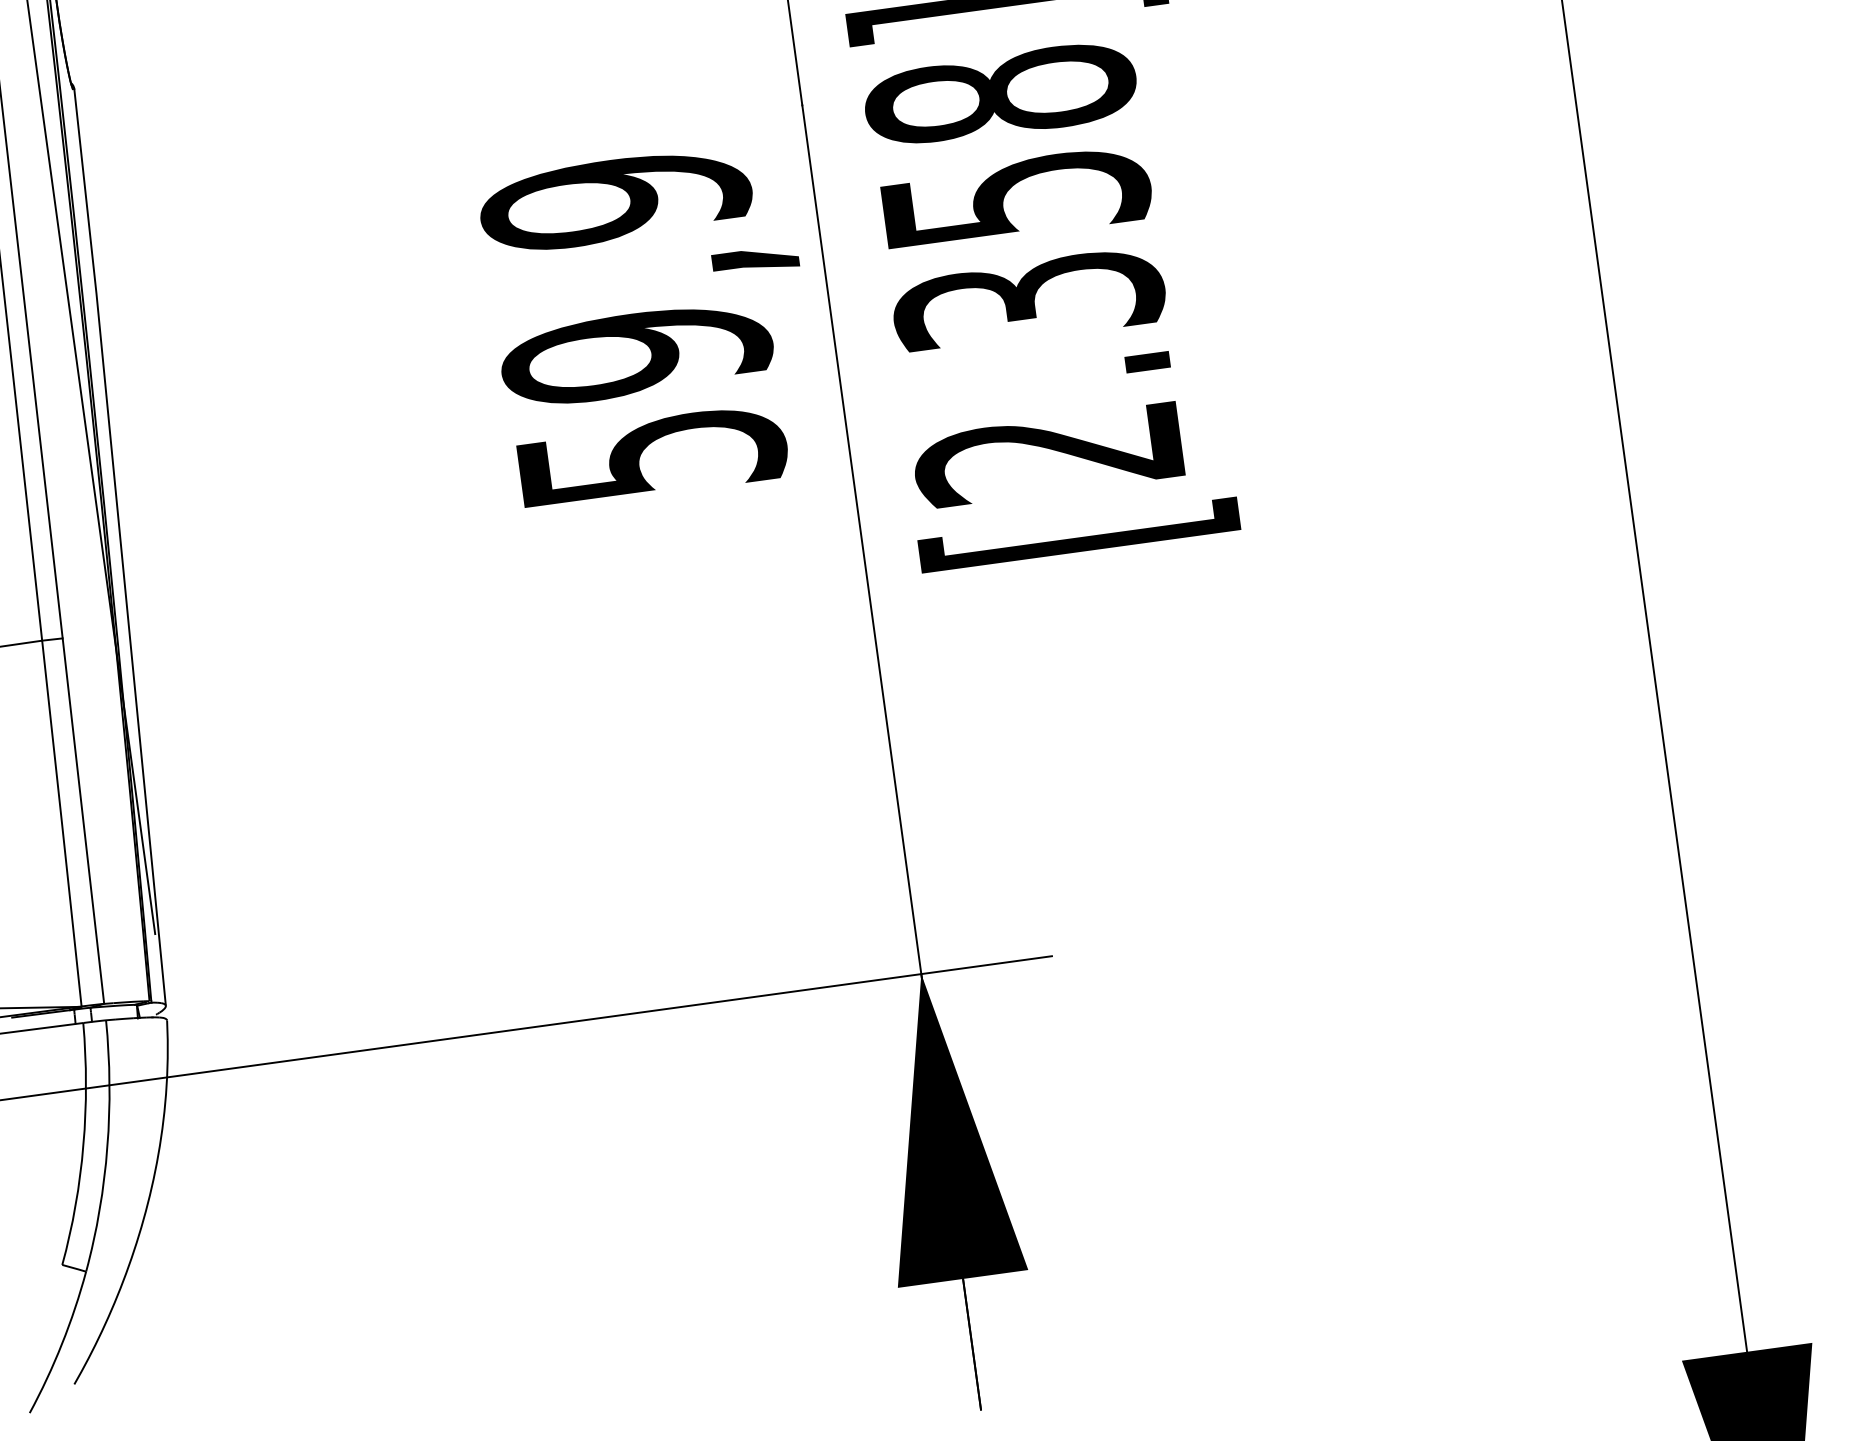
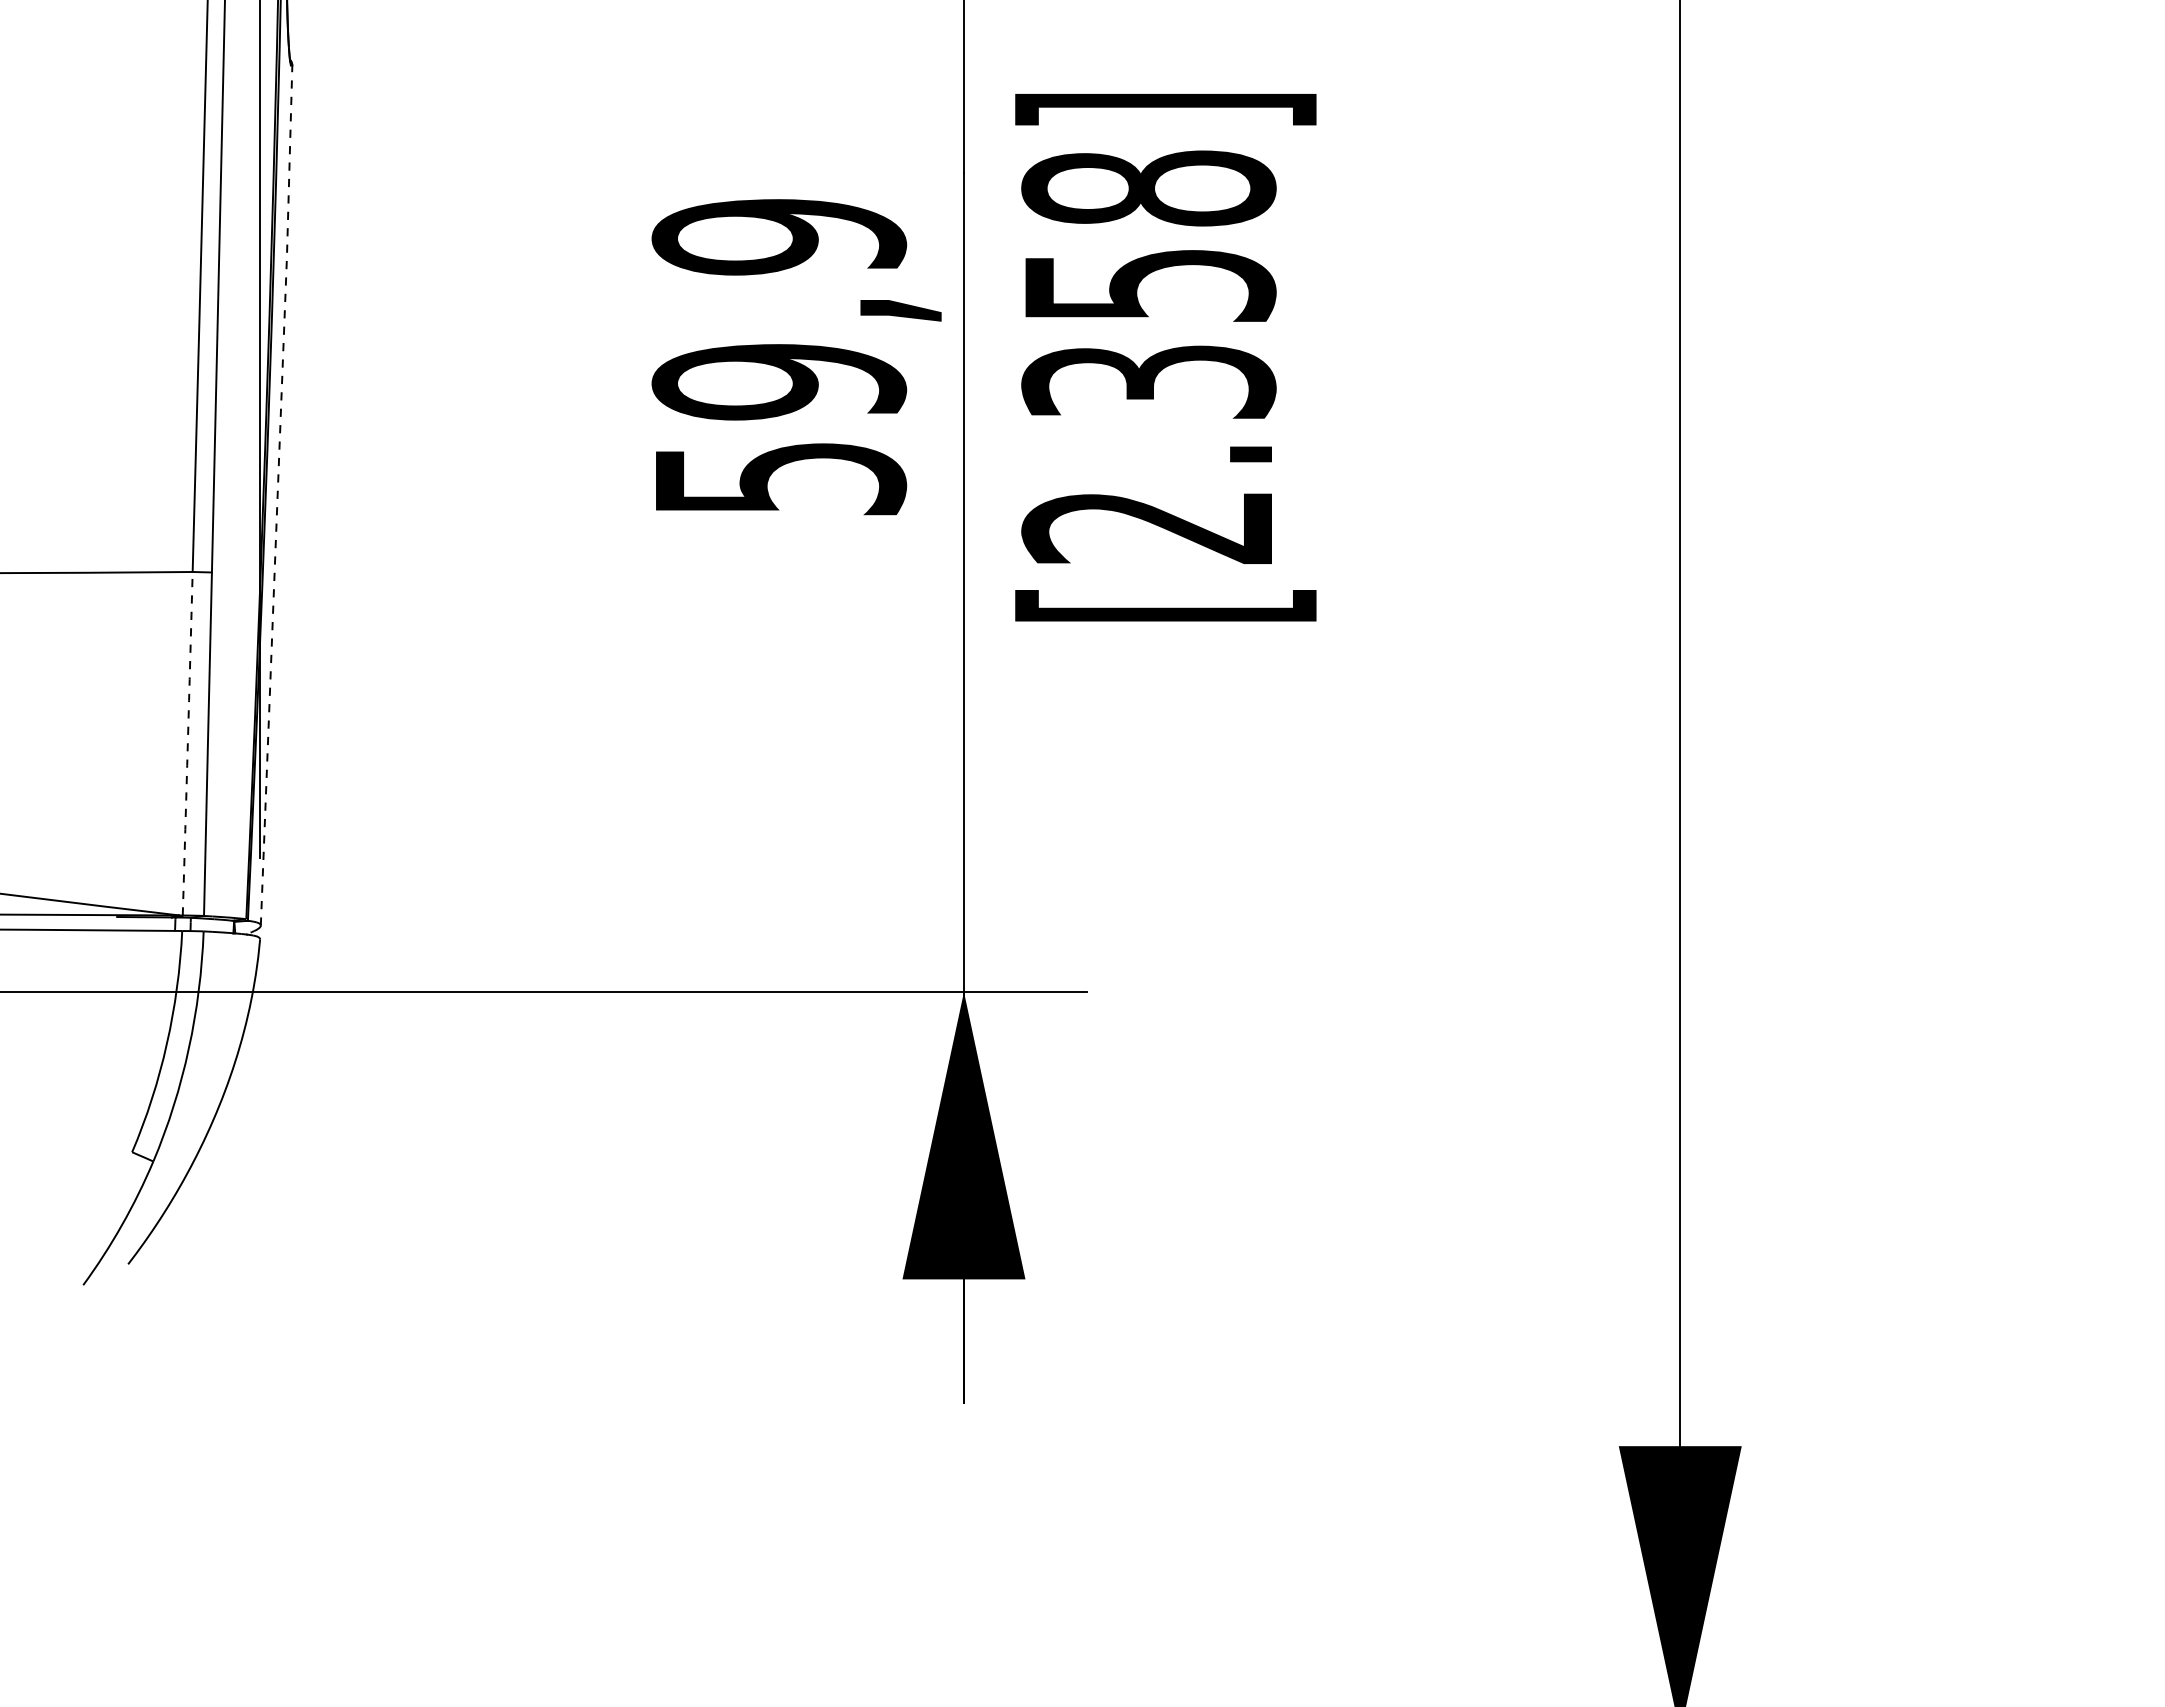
line: (120, 546) -> (277, 494), solid -> dashed
arc: (61, 823) -> (187, 743), solid -> dashed

